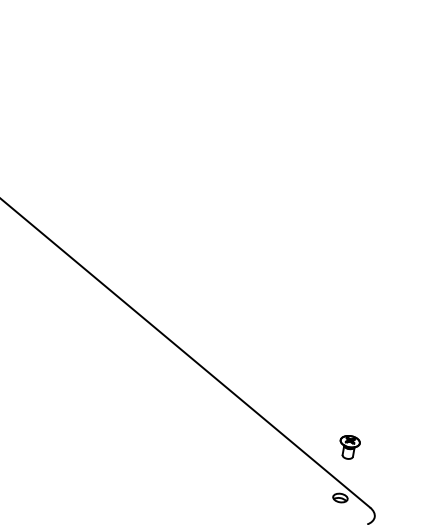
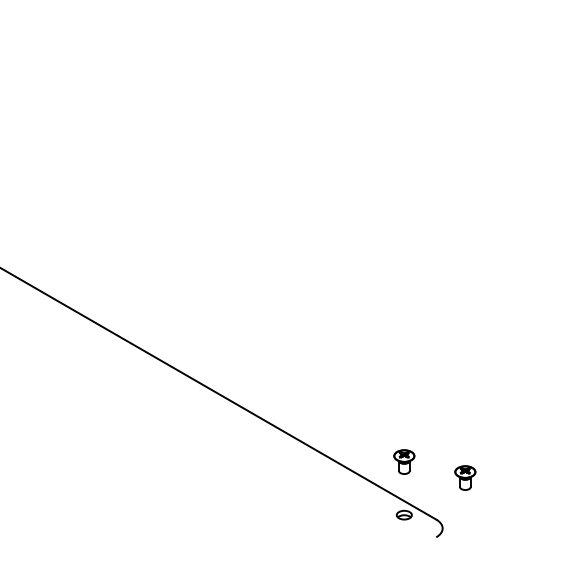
part: (405, 472) -> (465, 477), added

